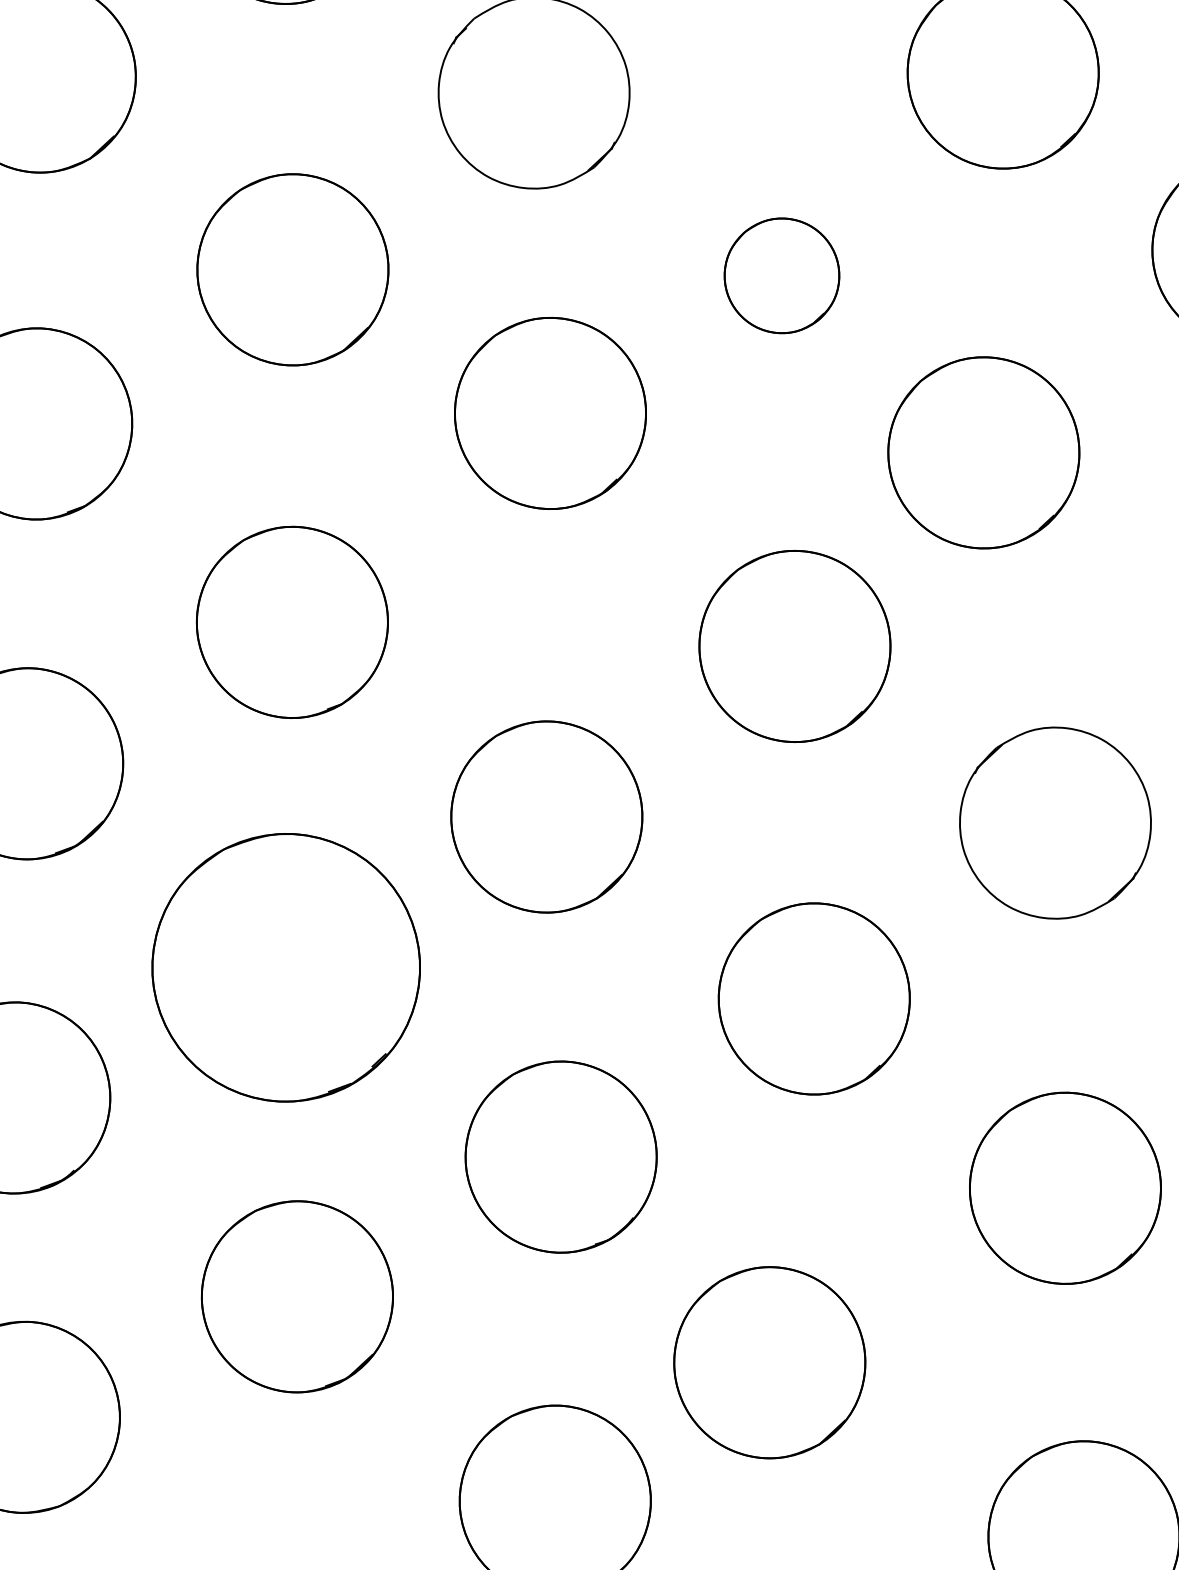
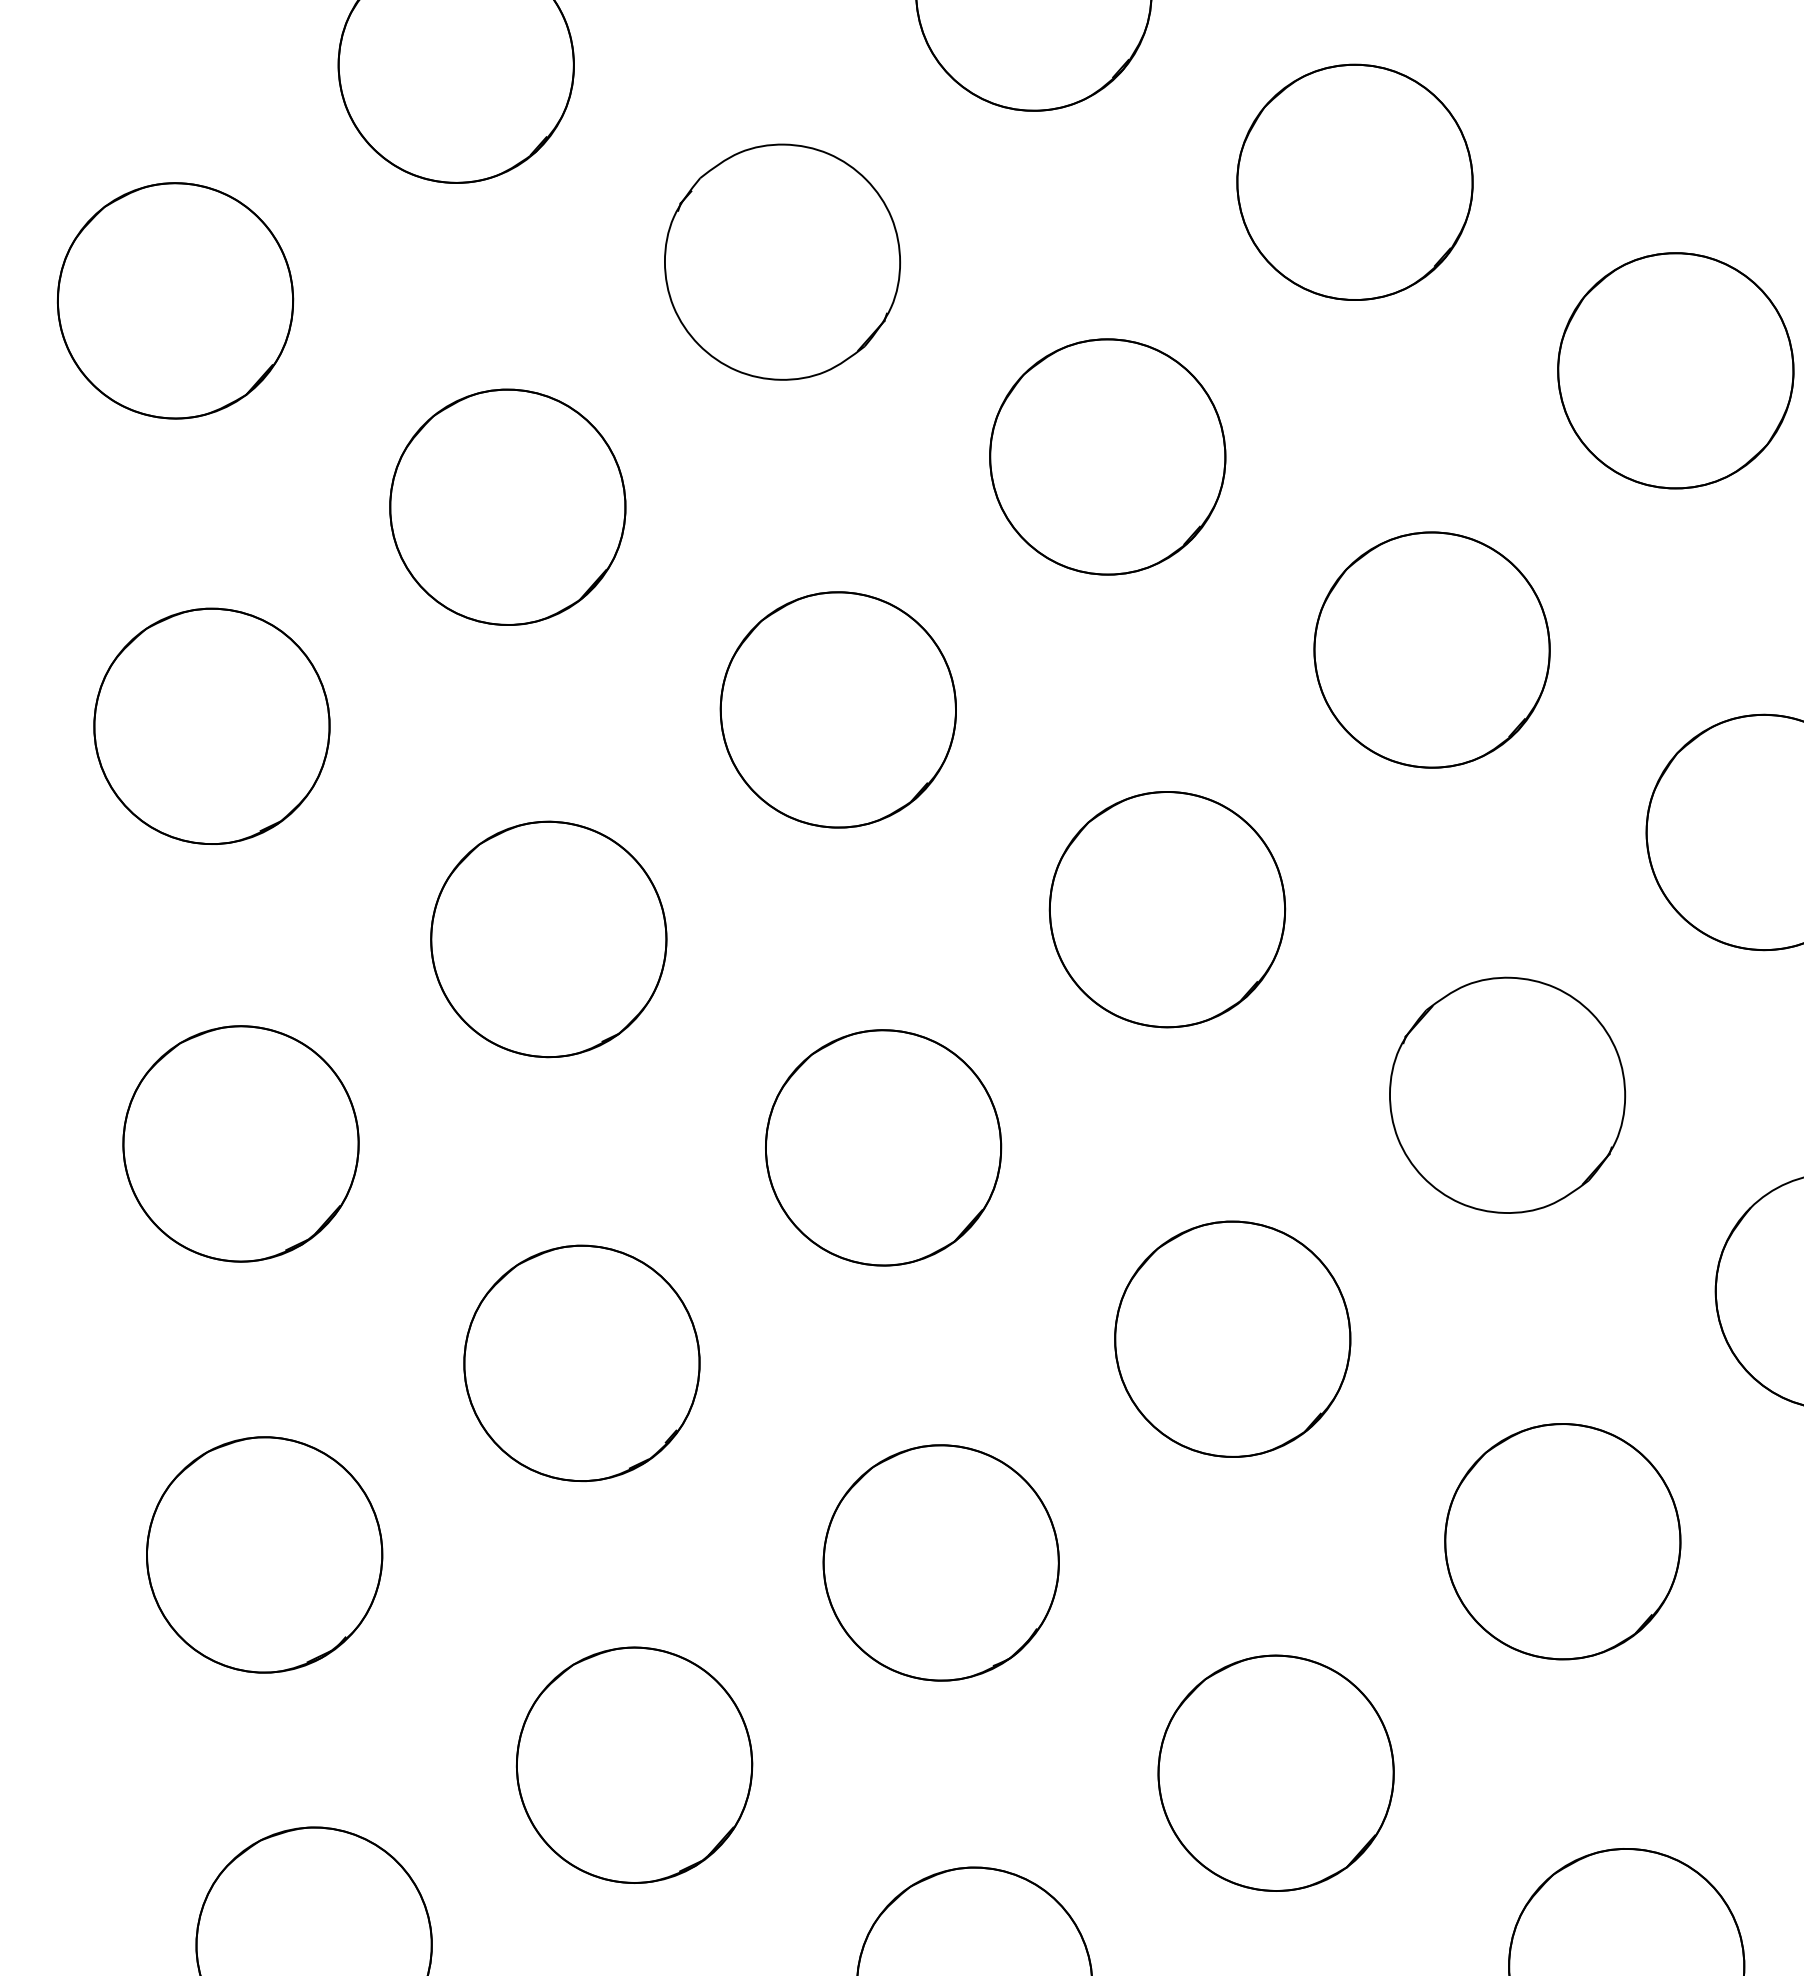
part: (781, 275) -> (1107, 456), size x1.67
part: (549, 413) -> (837, 709), moved
part: (983, 452) -> (1431, 649), moved
part: (285, 967) -> (581, 1363), size x0.71
part: (769, 1362) -> (1275, 1772), moved

